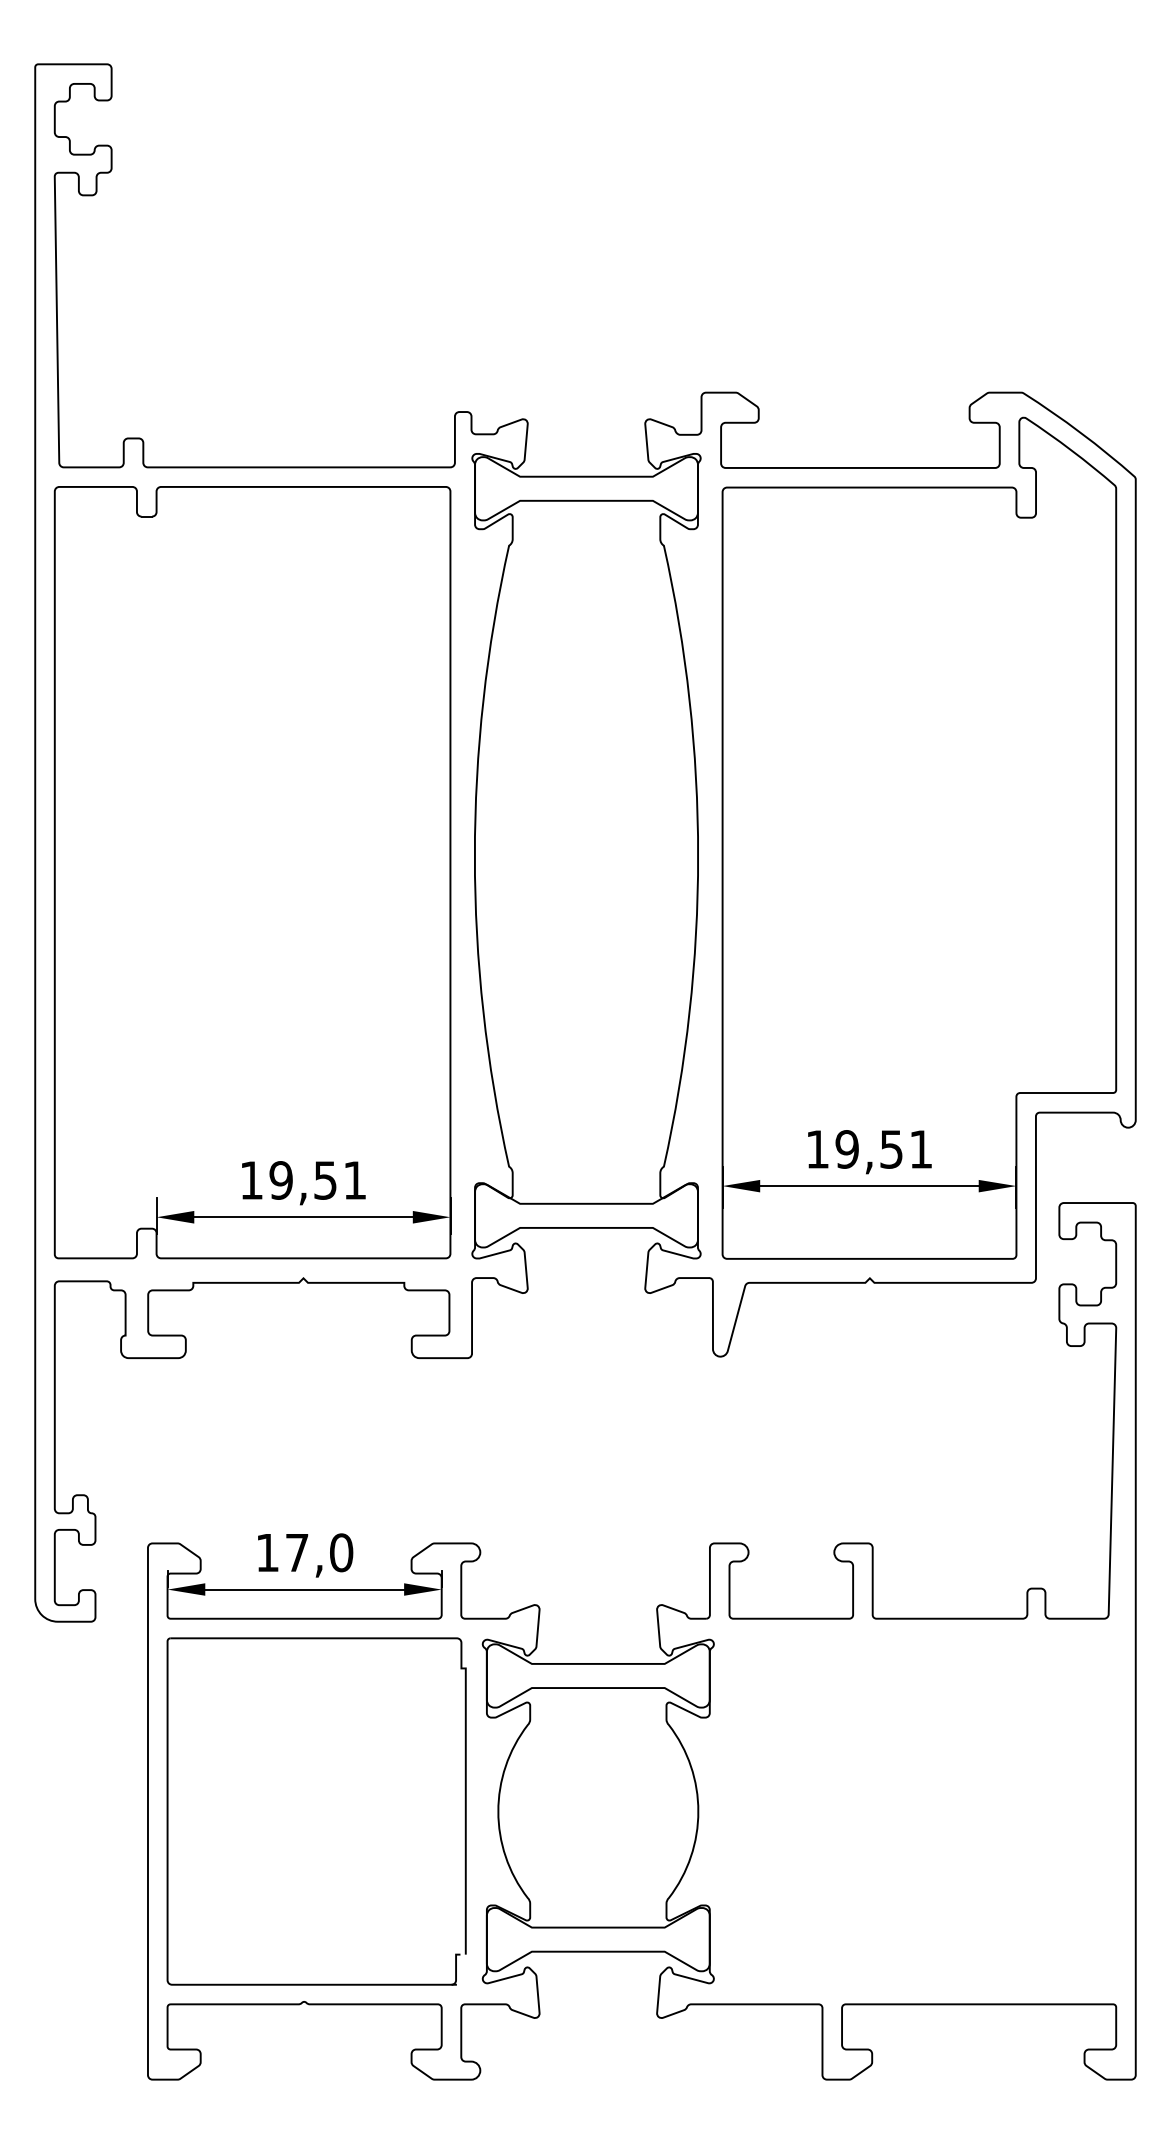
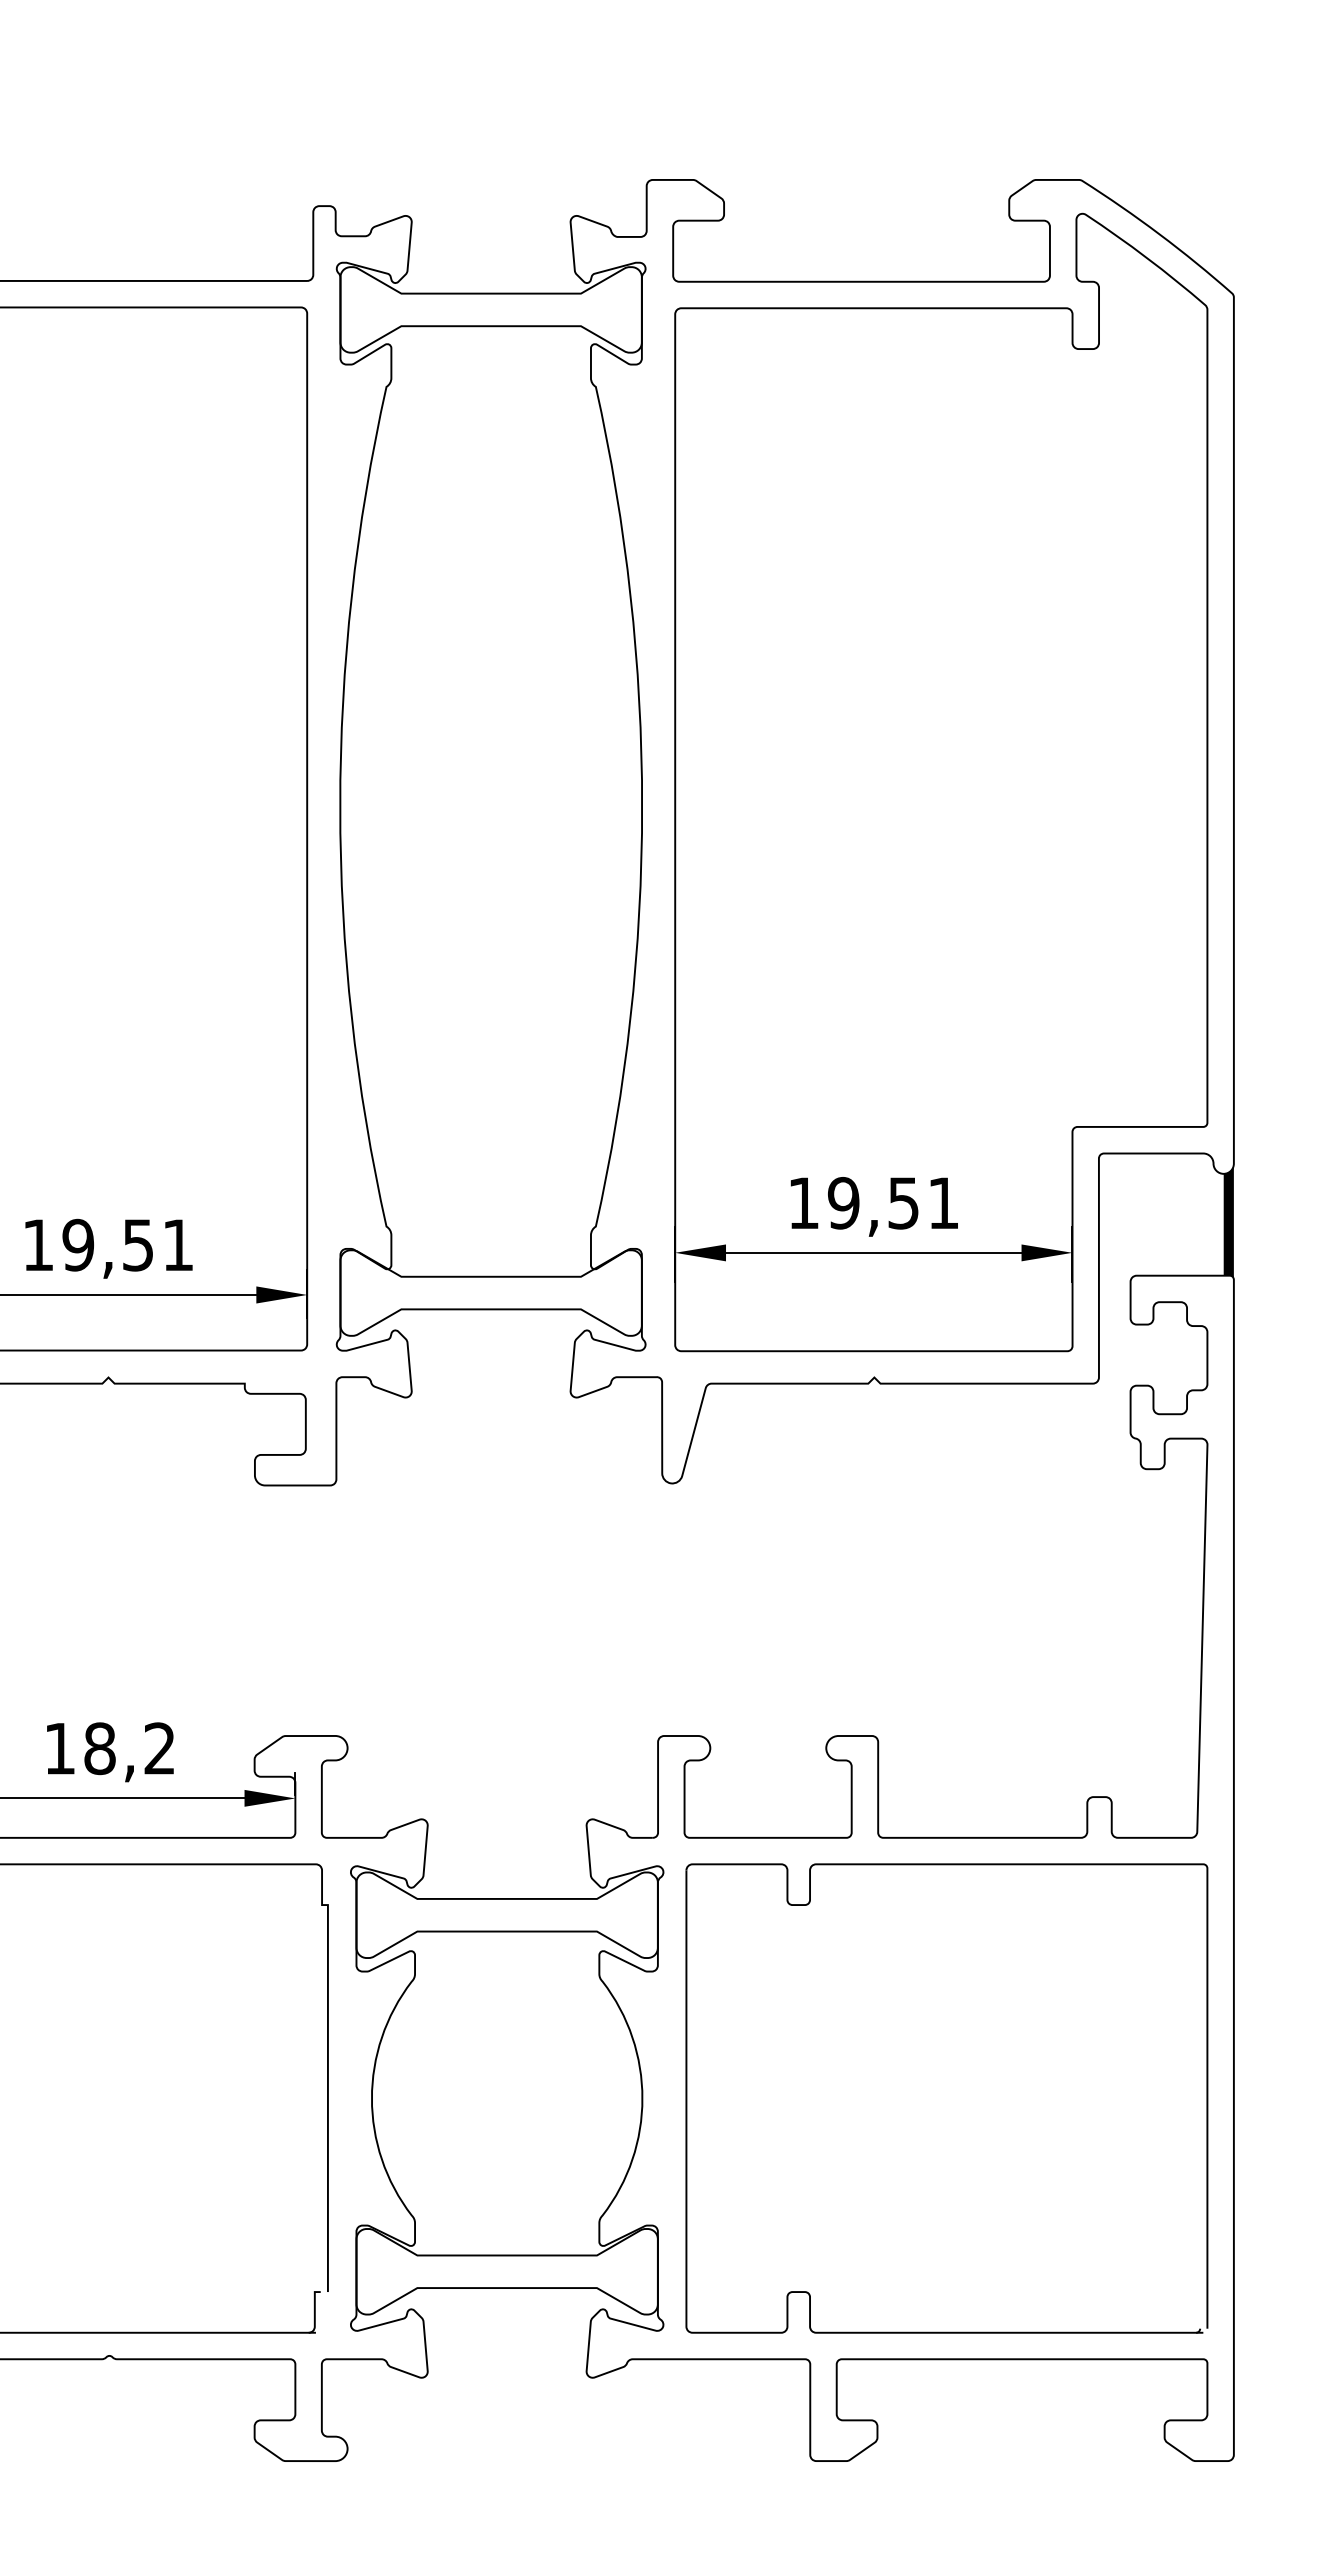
fill: (1131, 1163) -> (1228, 1222), added
text: (319, 1552) -> (130, 1748), 17,0 -> 18,2
part: (923, 1639) -> (946, 1865), added

